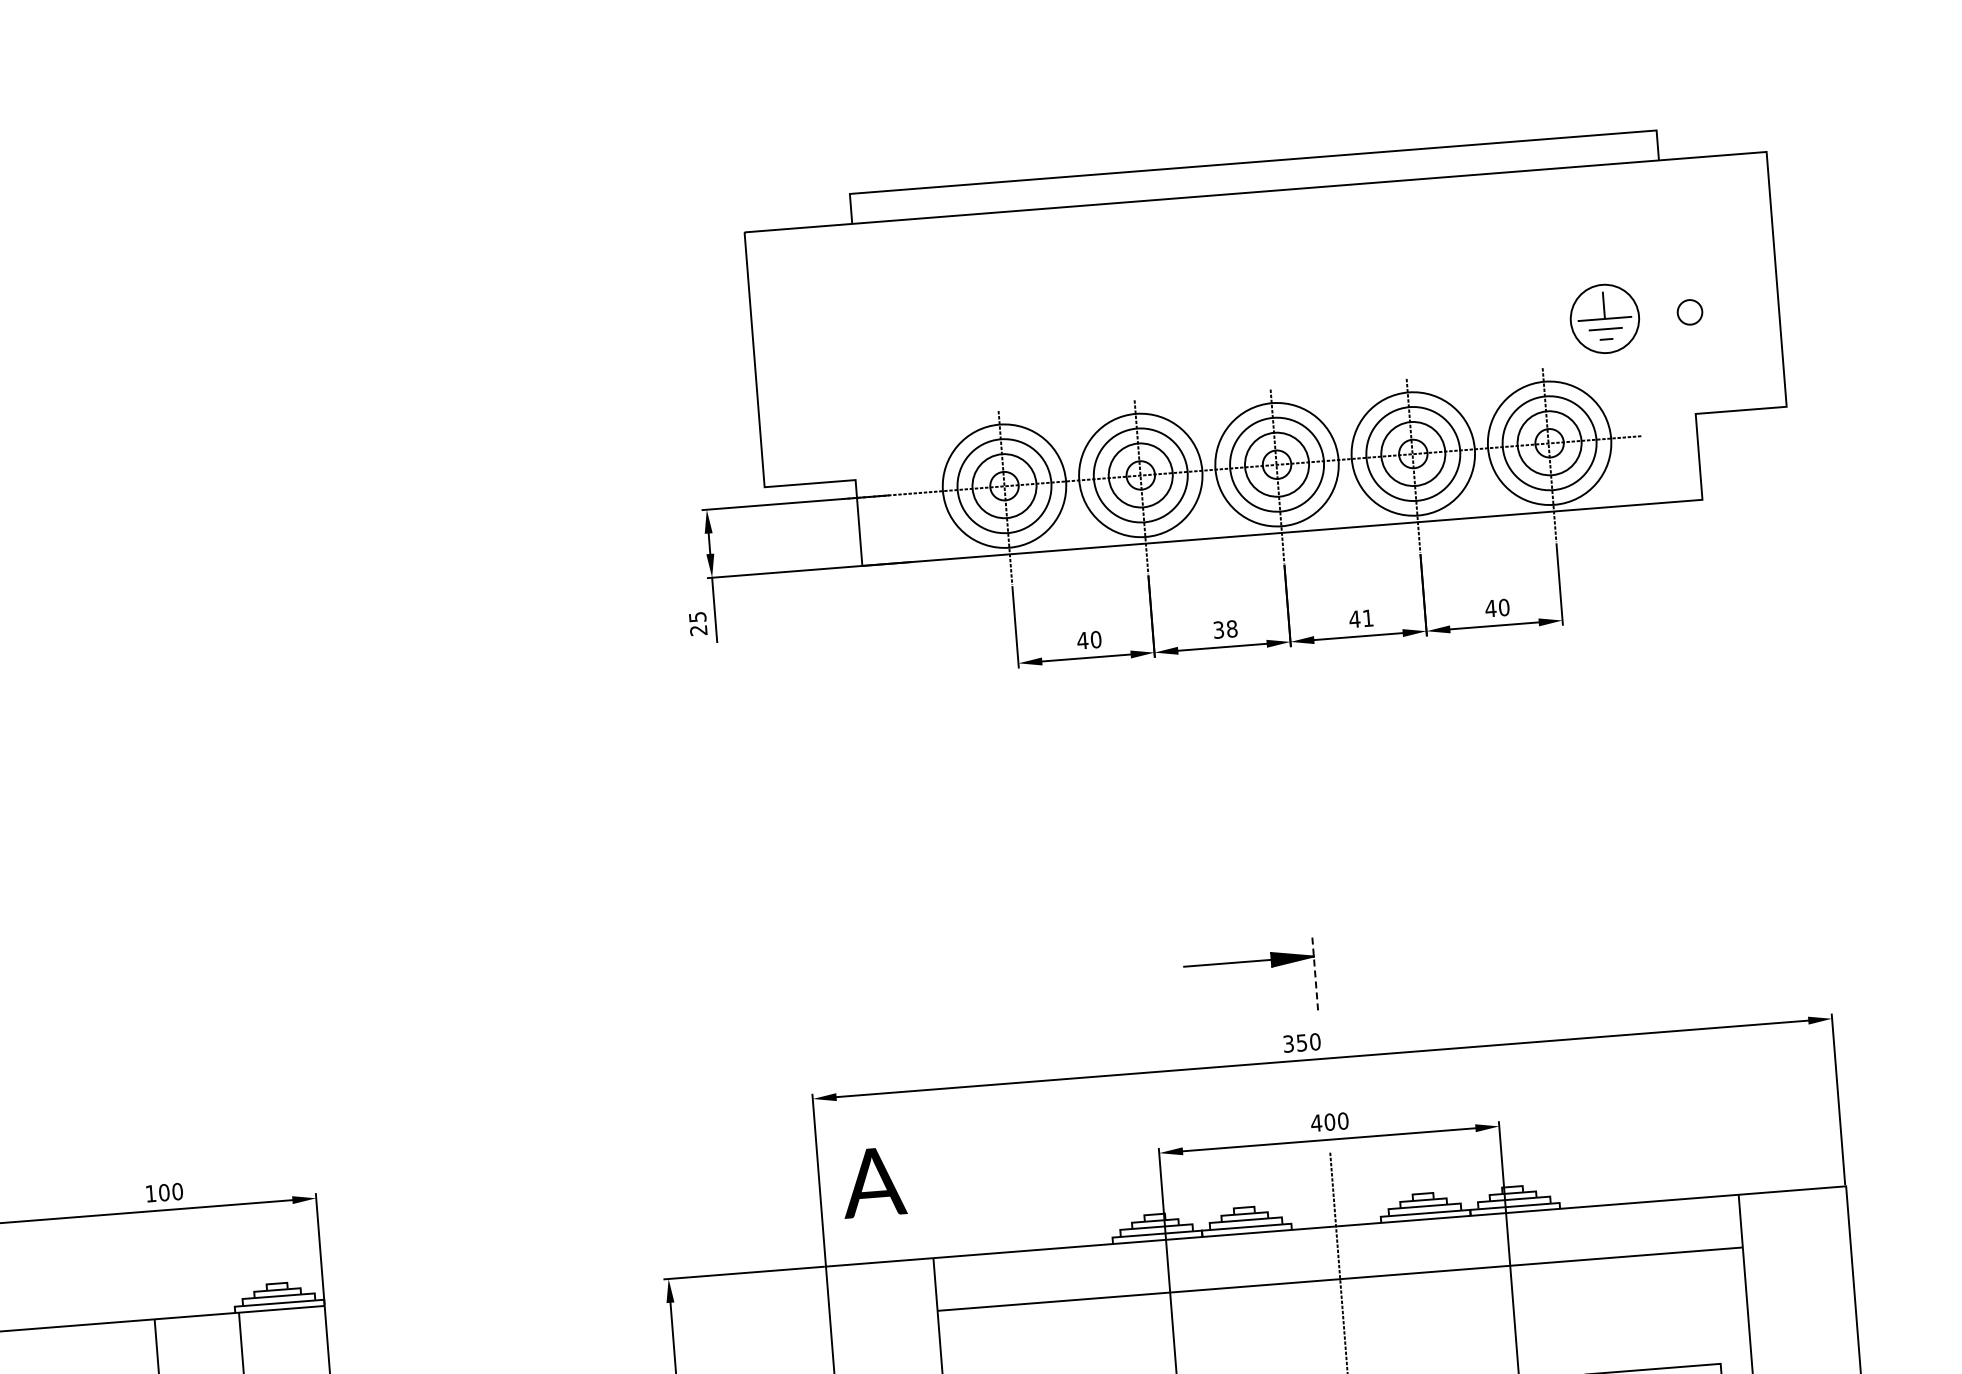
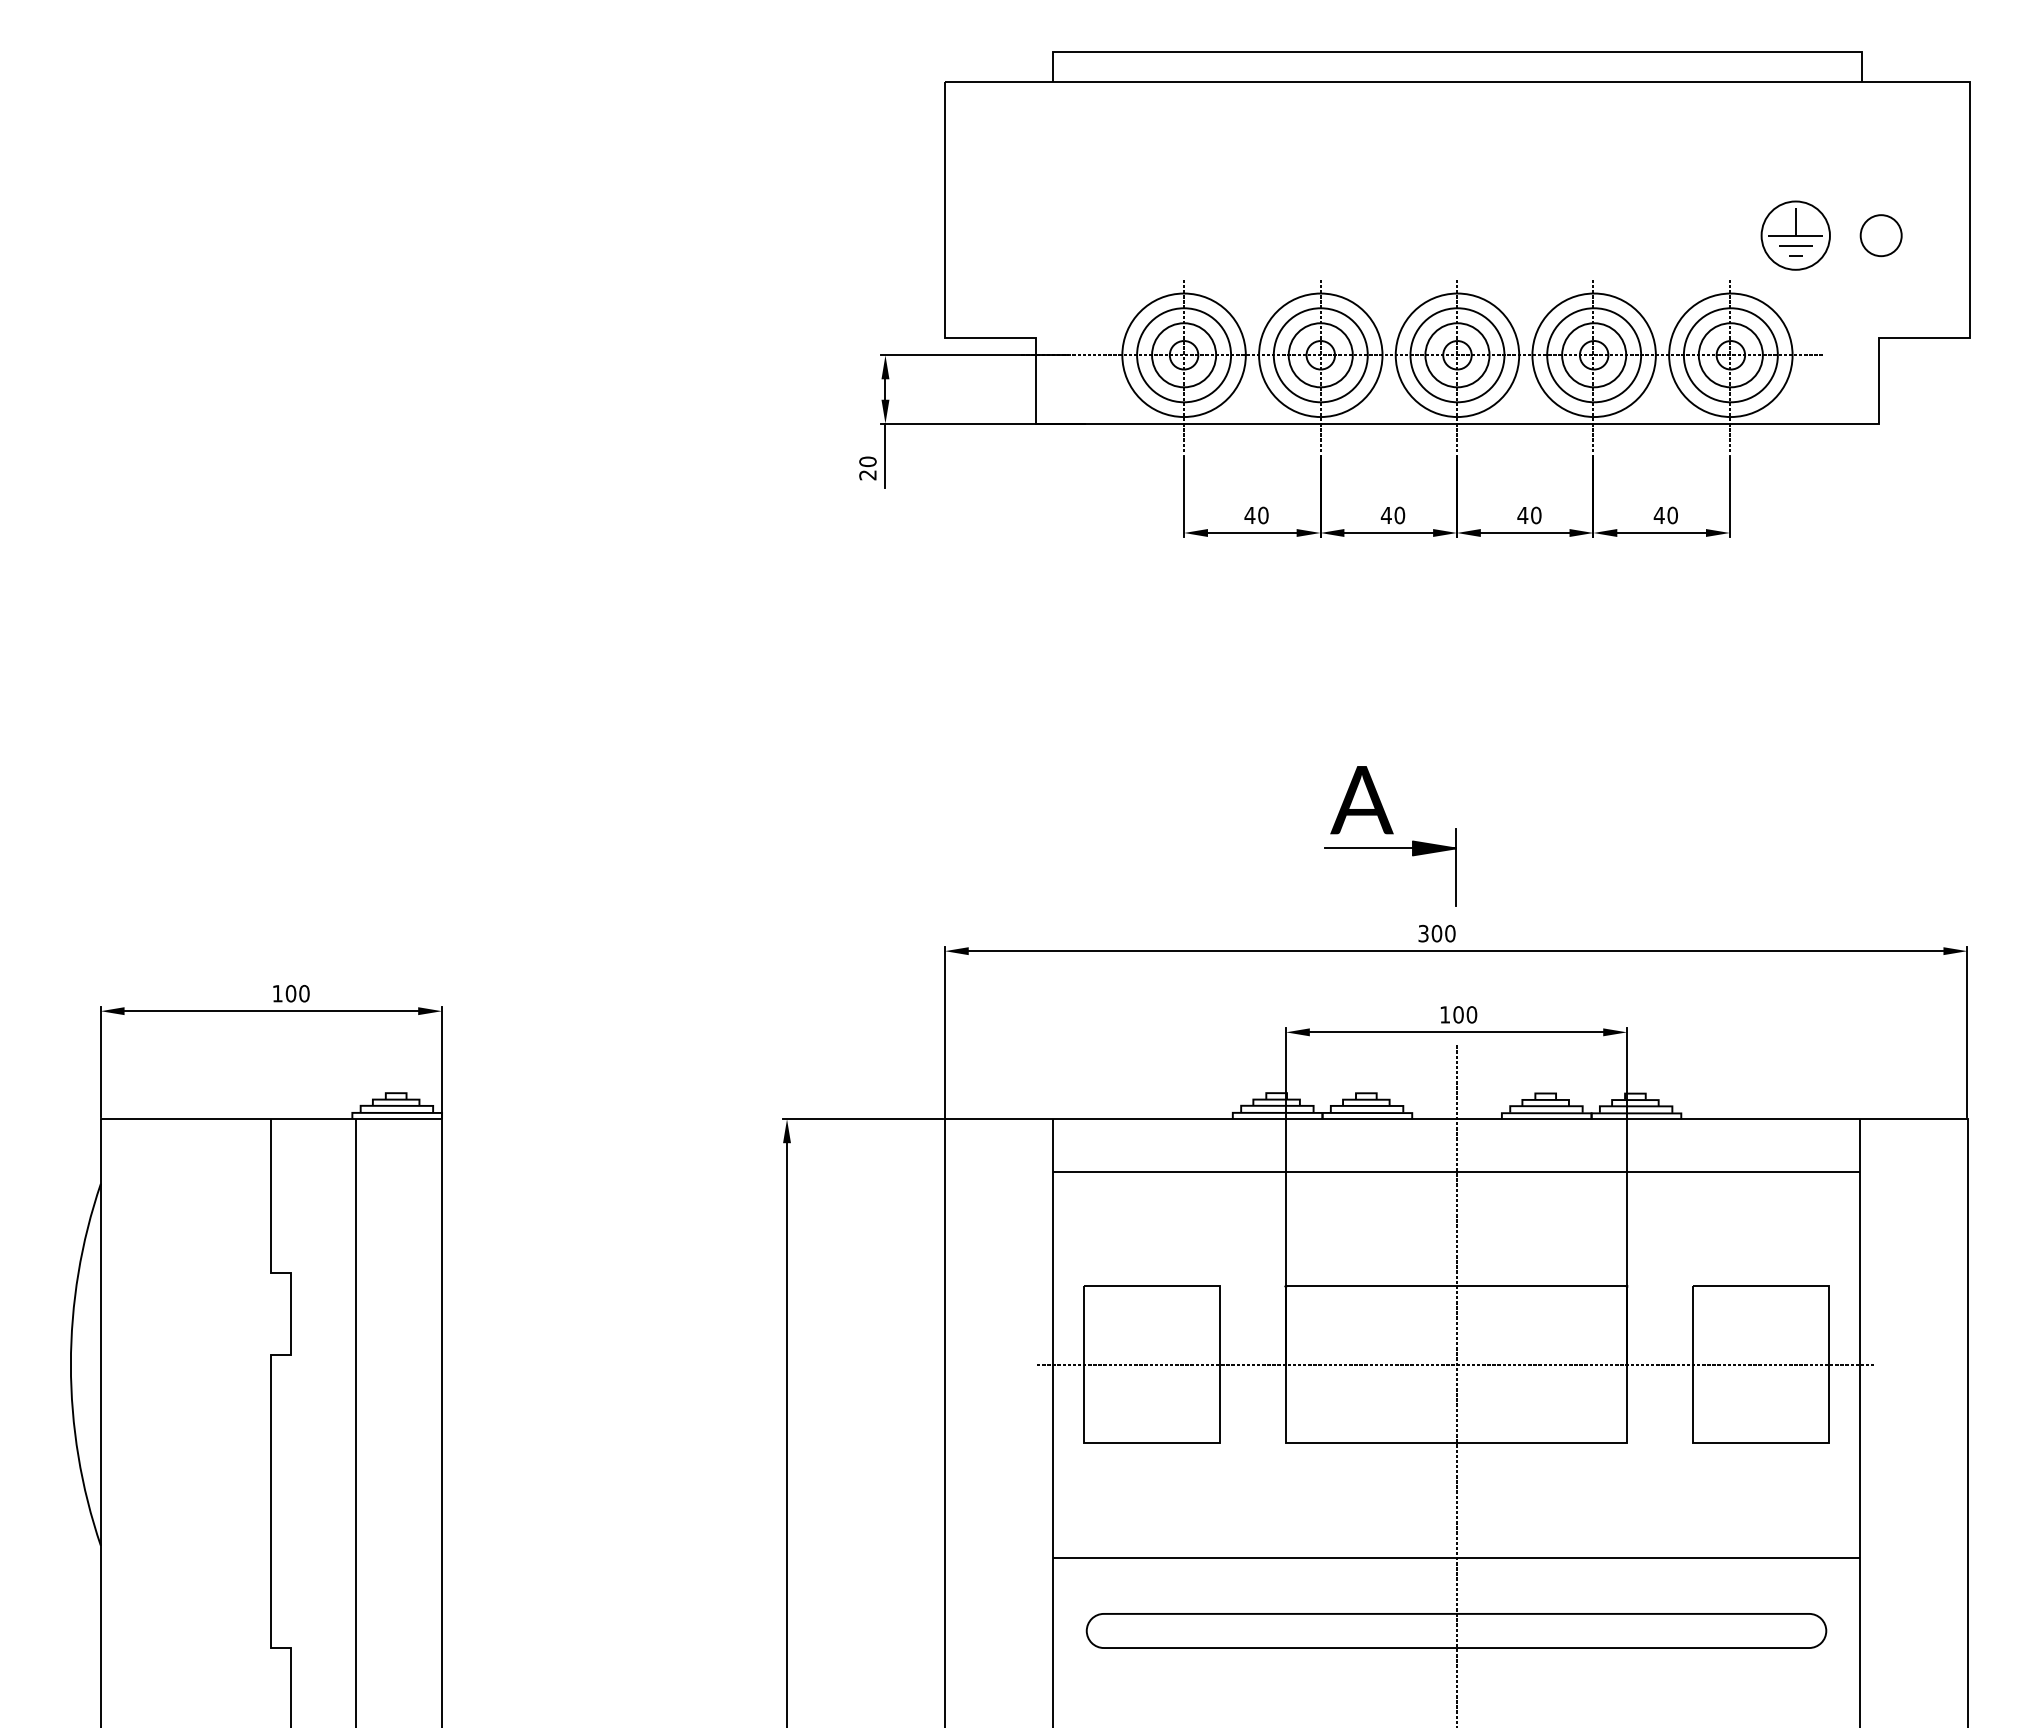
part: (1689, 312) -> (1880, 235), size x1.67
text: (697, 616) -> (867, 461), 25 -> 20
text: (1368, 618) -> (1536, 515), 41 -> 40
text: (1224, 629) -> (1392, 515), 38 -> 40
line: (1315, 976) -> (1455, 868), dashed -> solid
text: (1301, 1042) -> (1436, 933), 350 -> 300
text: (1315, 1122) -> (1444, 1014), 400 -> 100
text: (873, 1182) -> (1361, 800), moved

